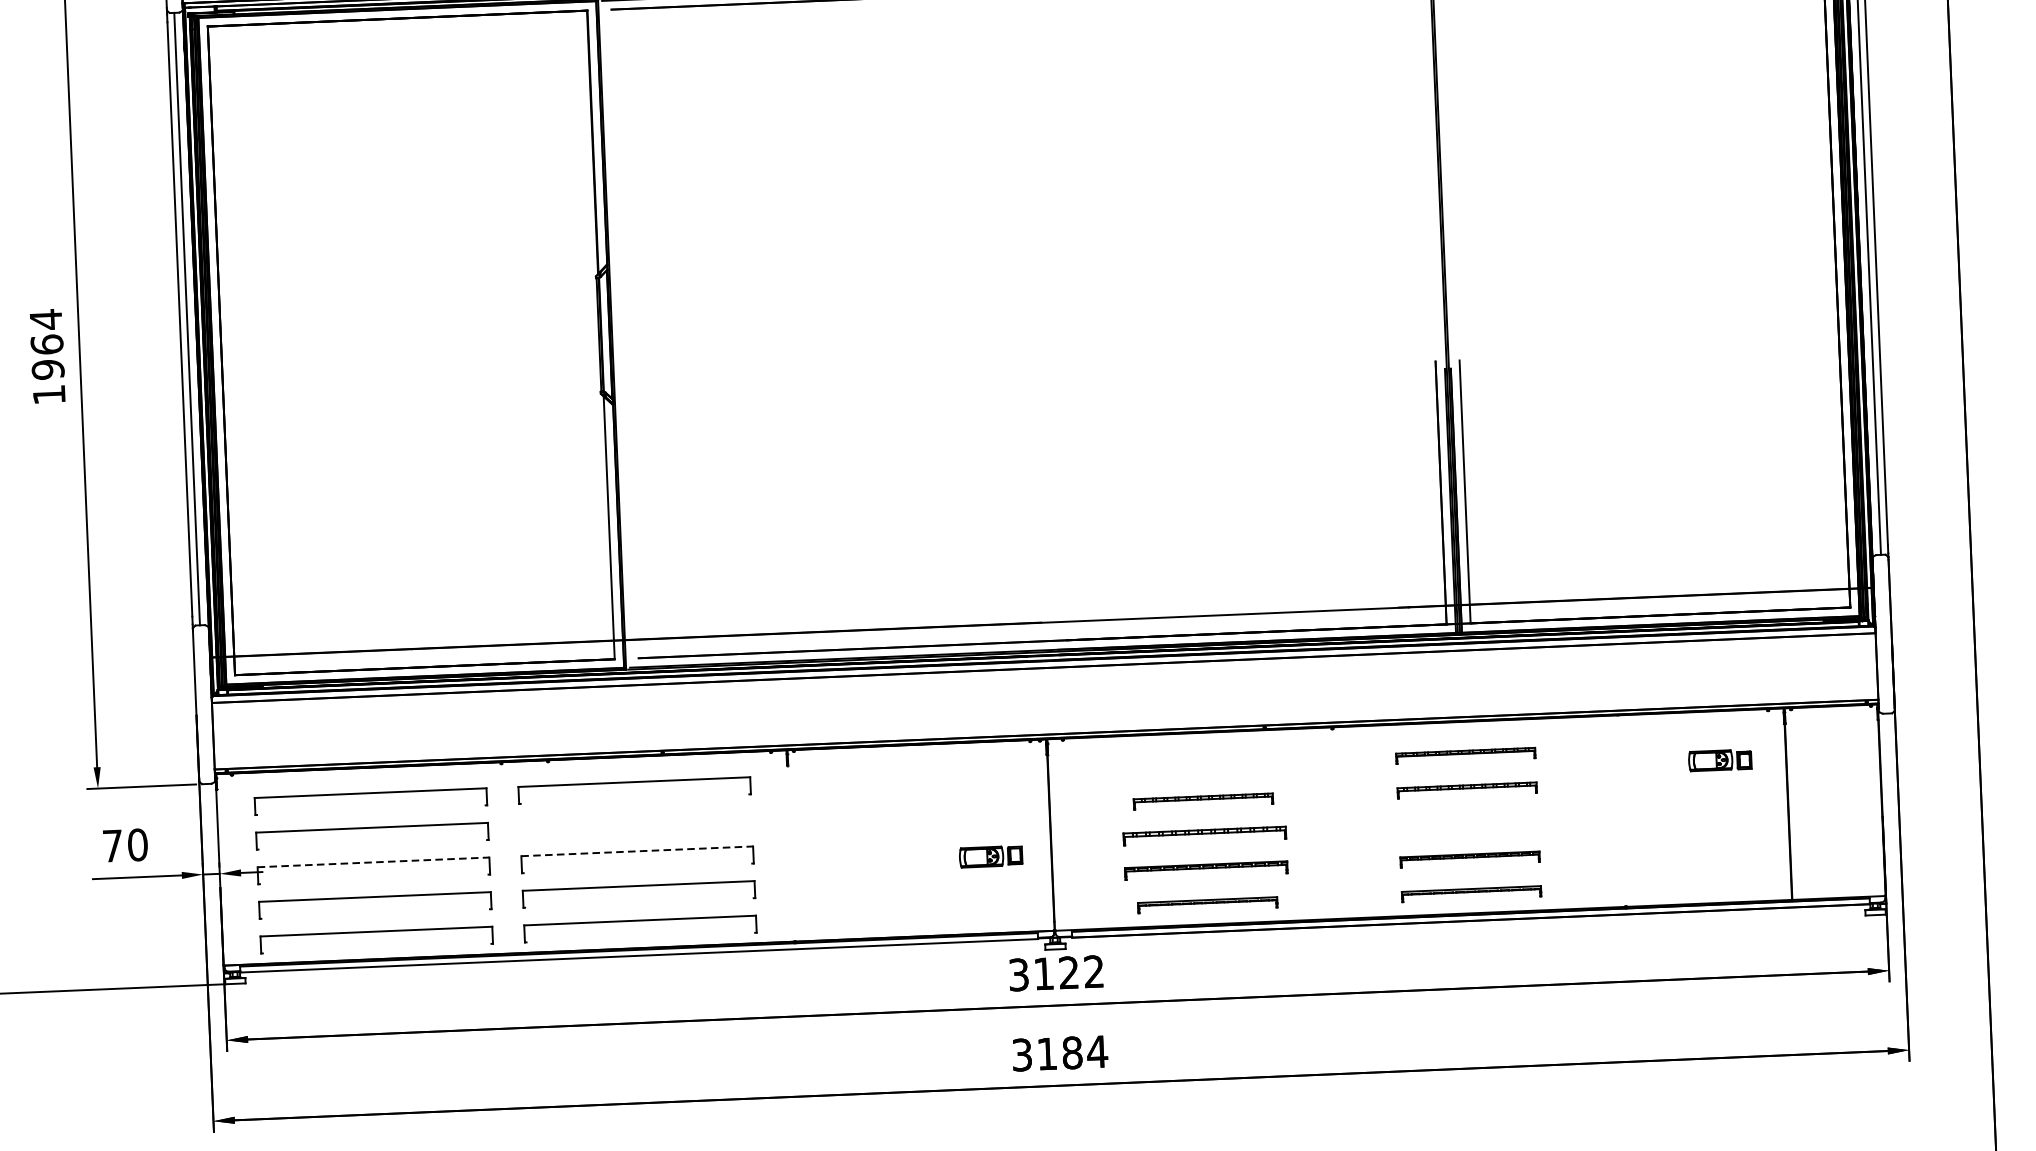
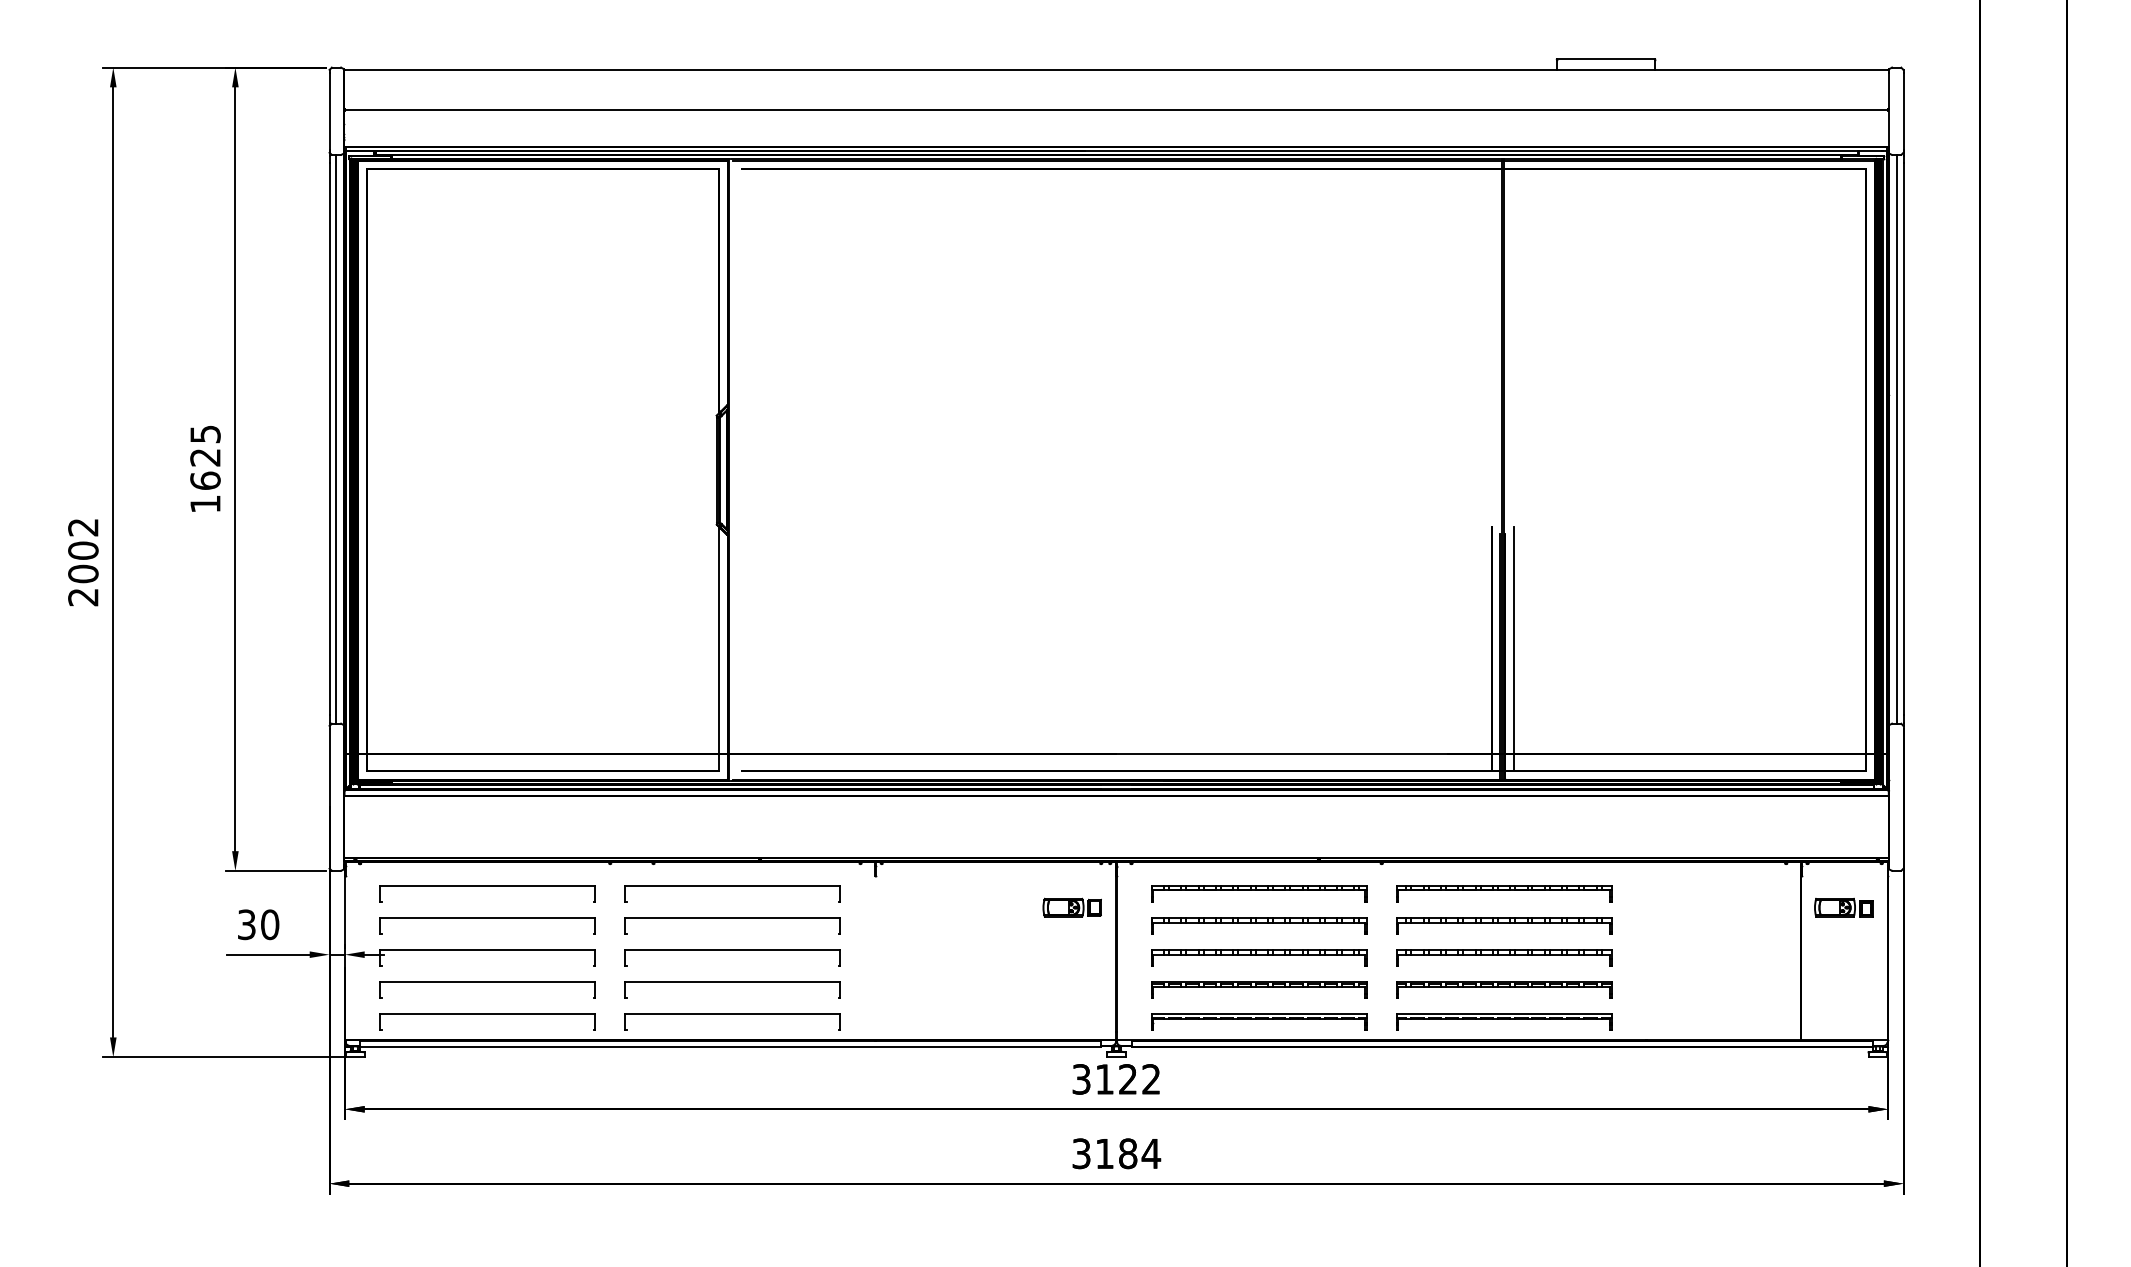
text: (47, 344) -> (205, 457), 1964 -> 1625
part: (1466, 755) -> (1504, 893), size x1.67
part: (1719, 760) -> (1843, 907), moved
part: (1202, 766) -> (1259, 893), added
part: (1467, 790) -> (1504, 925), size x1.67
part: (1203, 801) -> (1259, 925), size x1.67
part: (635, 817) -> (732, 918), added
part: (1468, 824) -> (1504, 957), added
part: (1205, 835) -> (1259, 957), size x1.43
text: (112, 845) -> (246, 924), 70 -> 30
line: (637, 851) -> (732, 950), dashed -> solid
part: (990, 856) -> (1071, 907), moved
part: (1470, 858) -> (1504, 989), size x1.67
line: (373, 862) -> (487, 950), dashed -> solid
part: (1206, 870) -> (1259, 989), size x1.43
part: (1471, 893) -> (1504, 1021), size x1.67
part: (1207, 904) -> (1259, 1021), size x1.67

